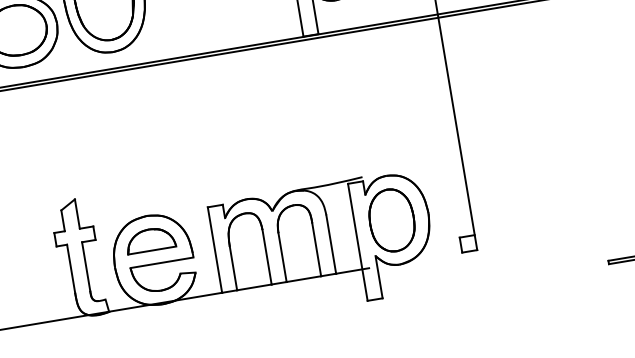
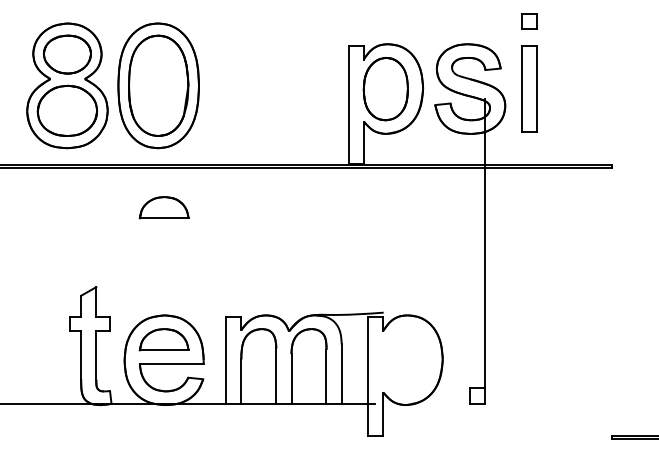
part: (128, 109) -> (163, 207), added
part: (391, 220) -> (405, 360), removed

